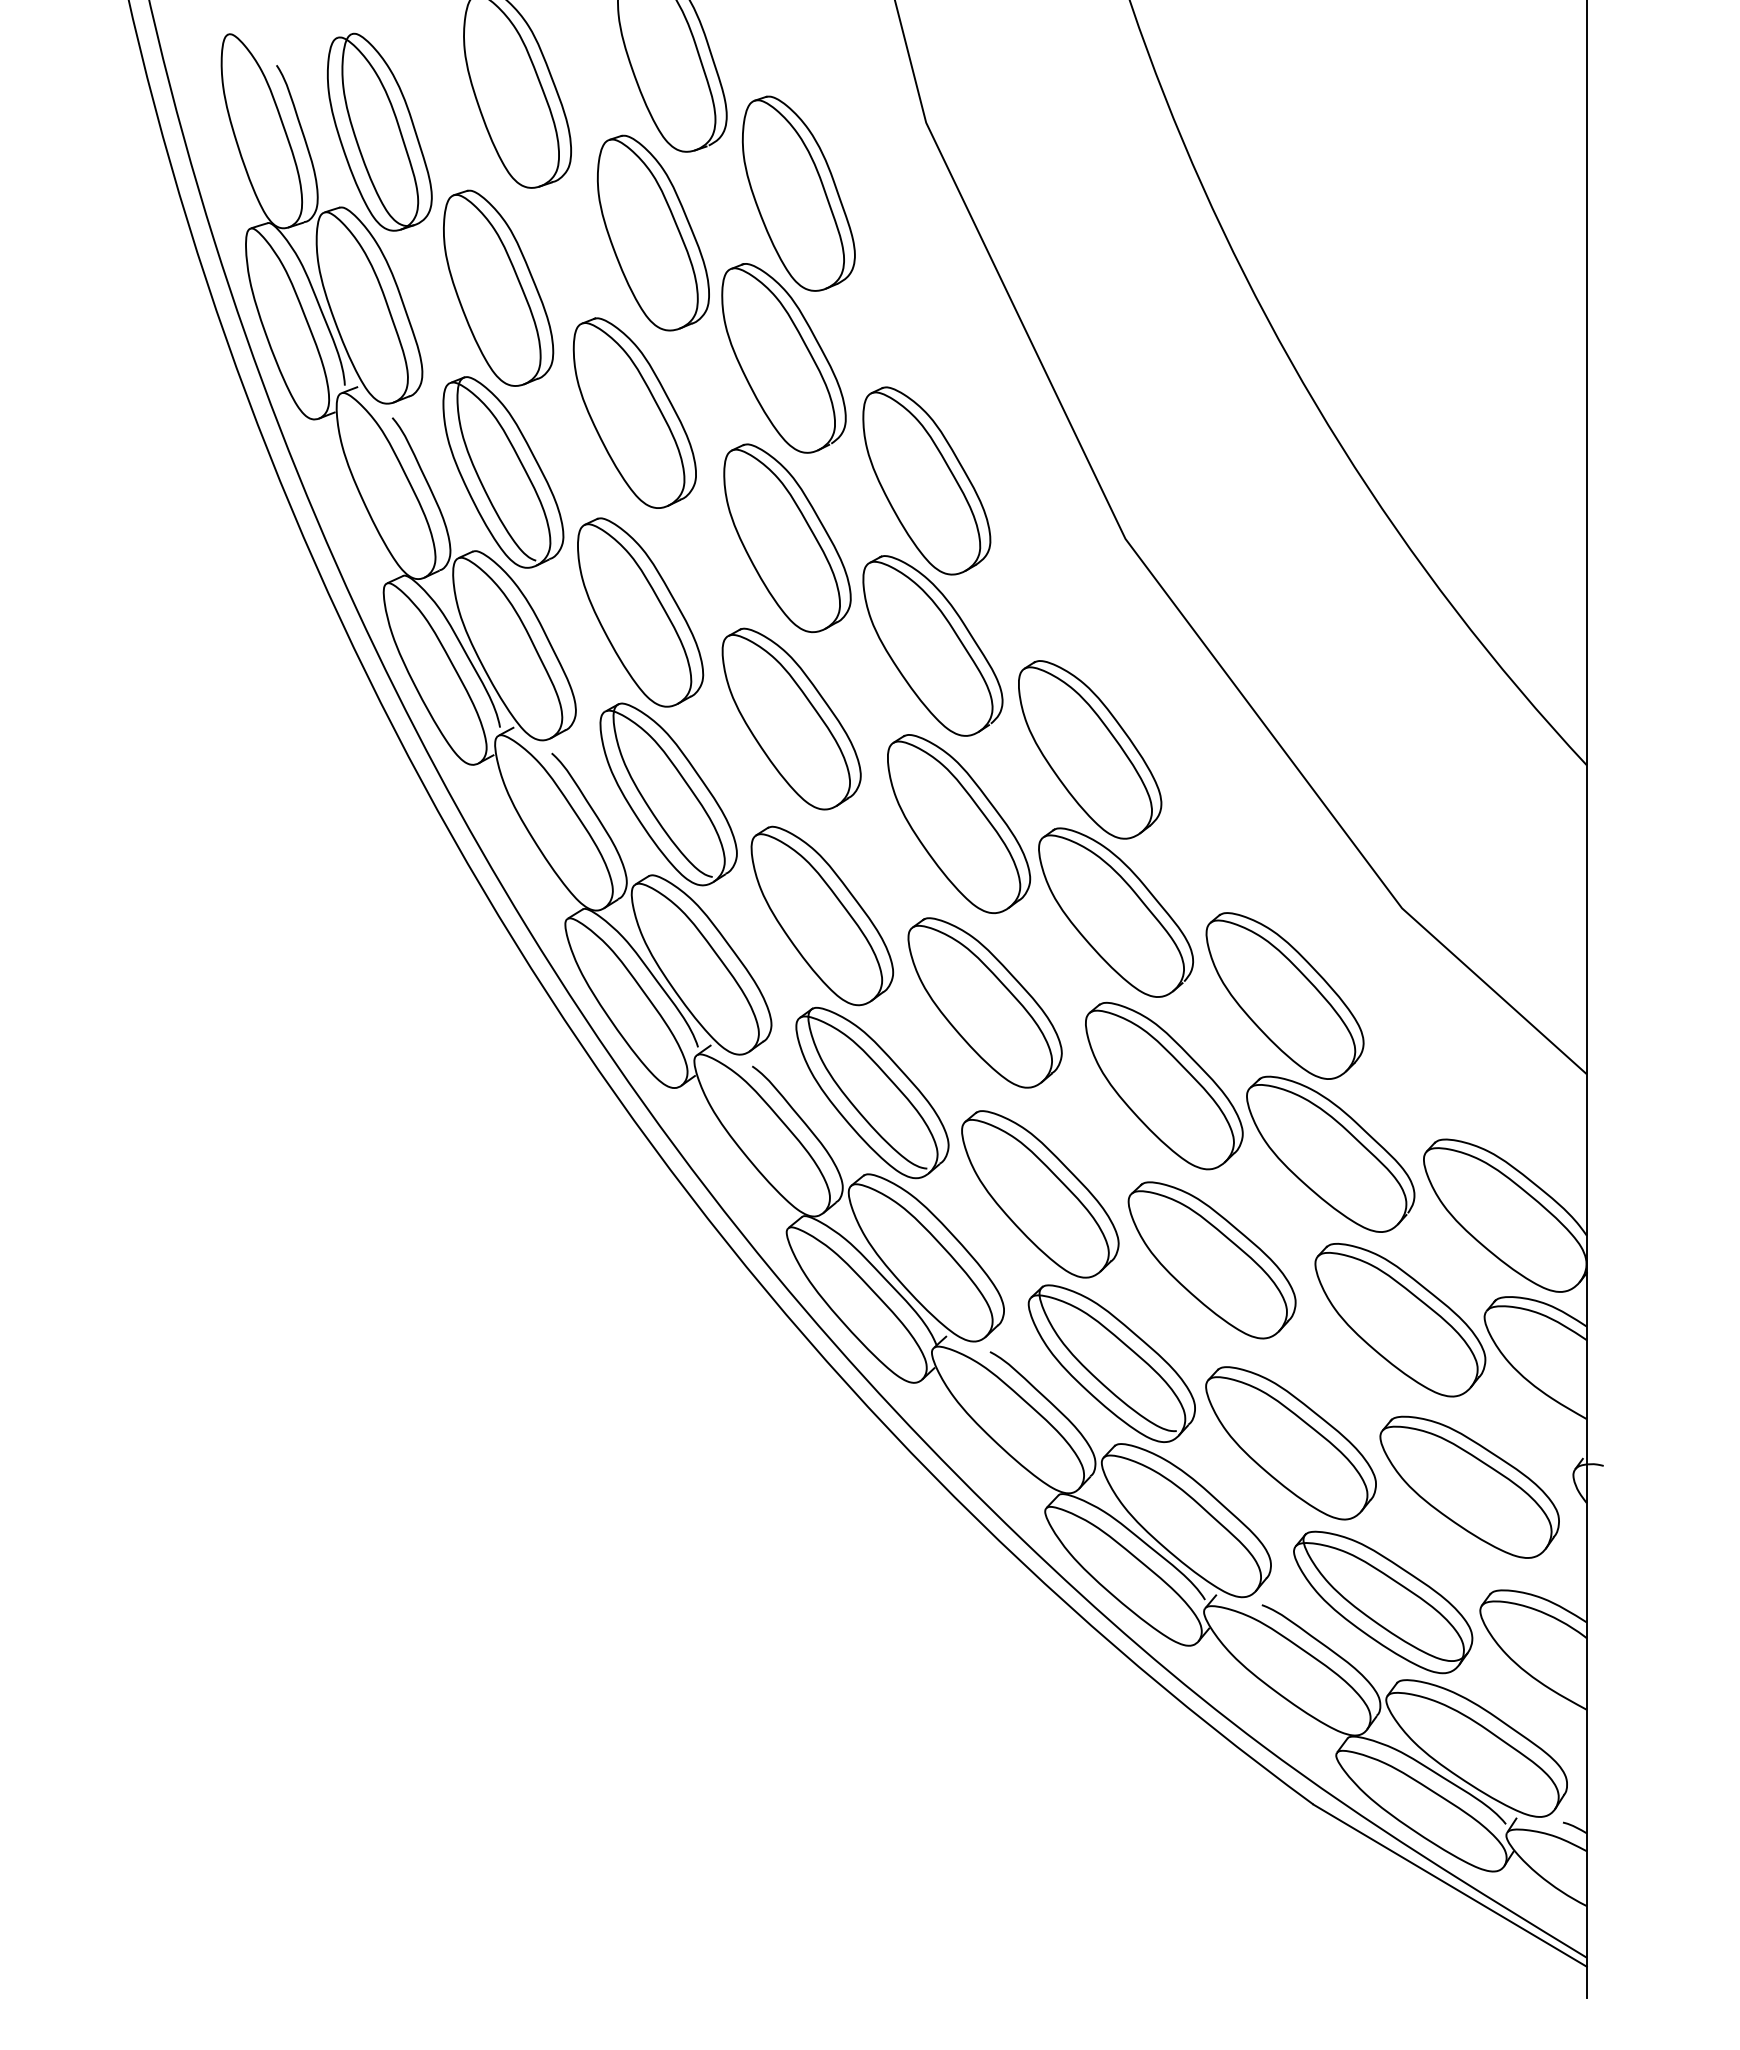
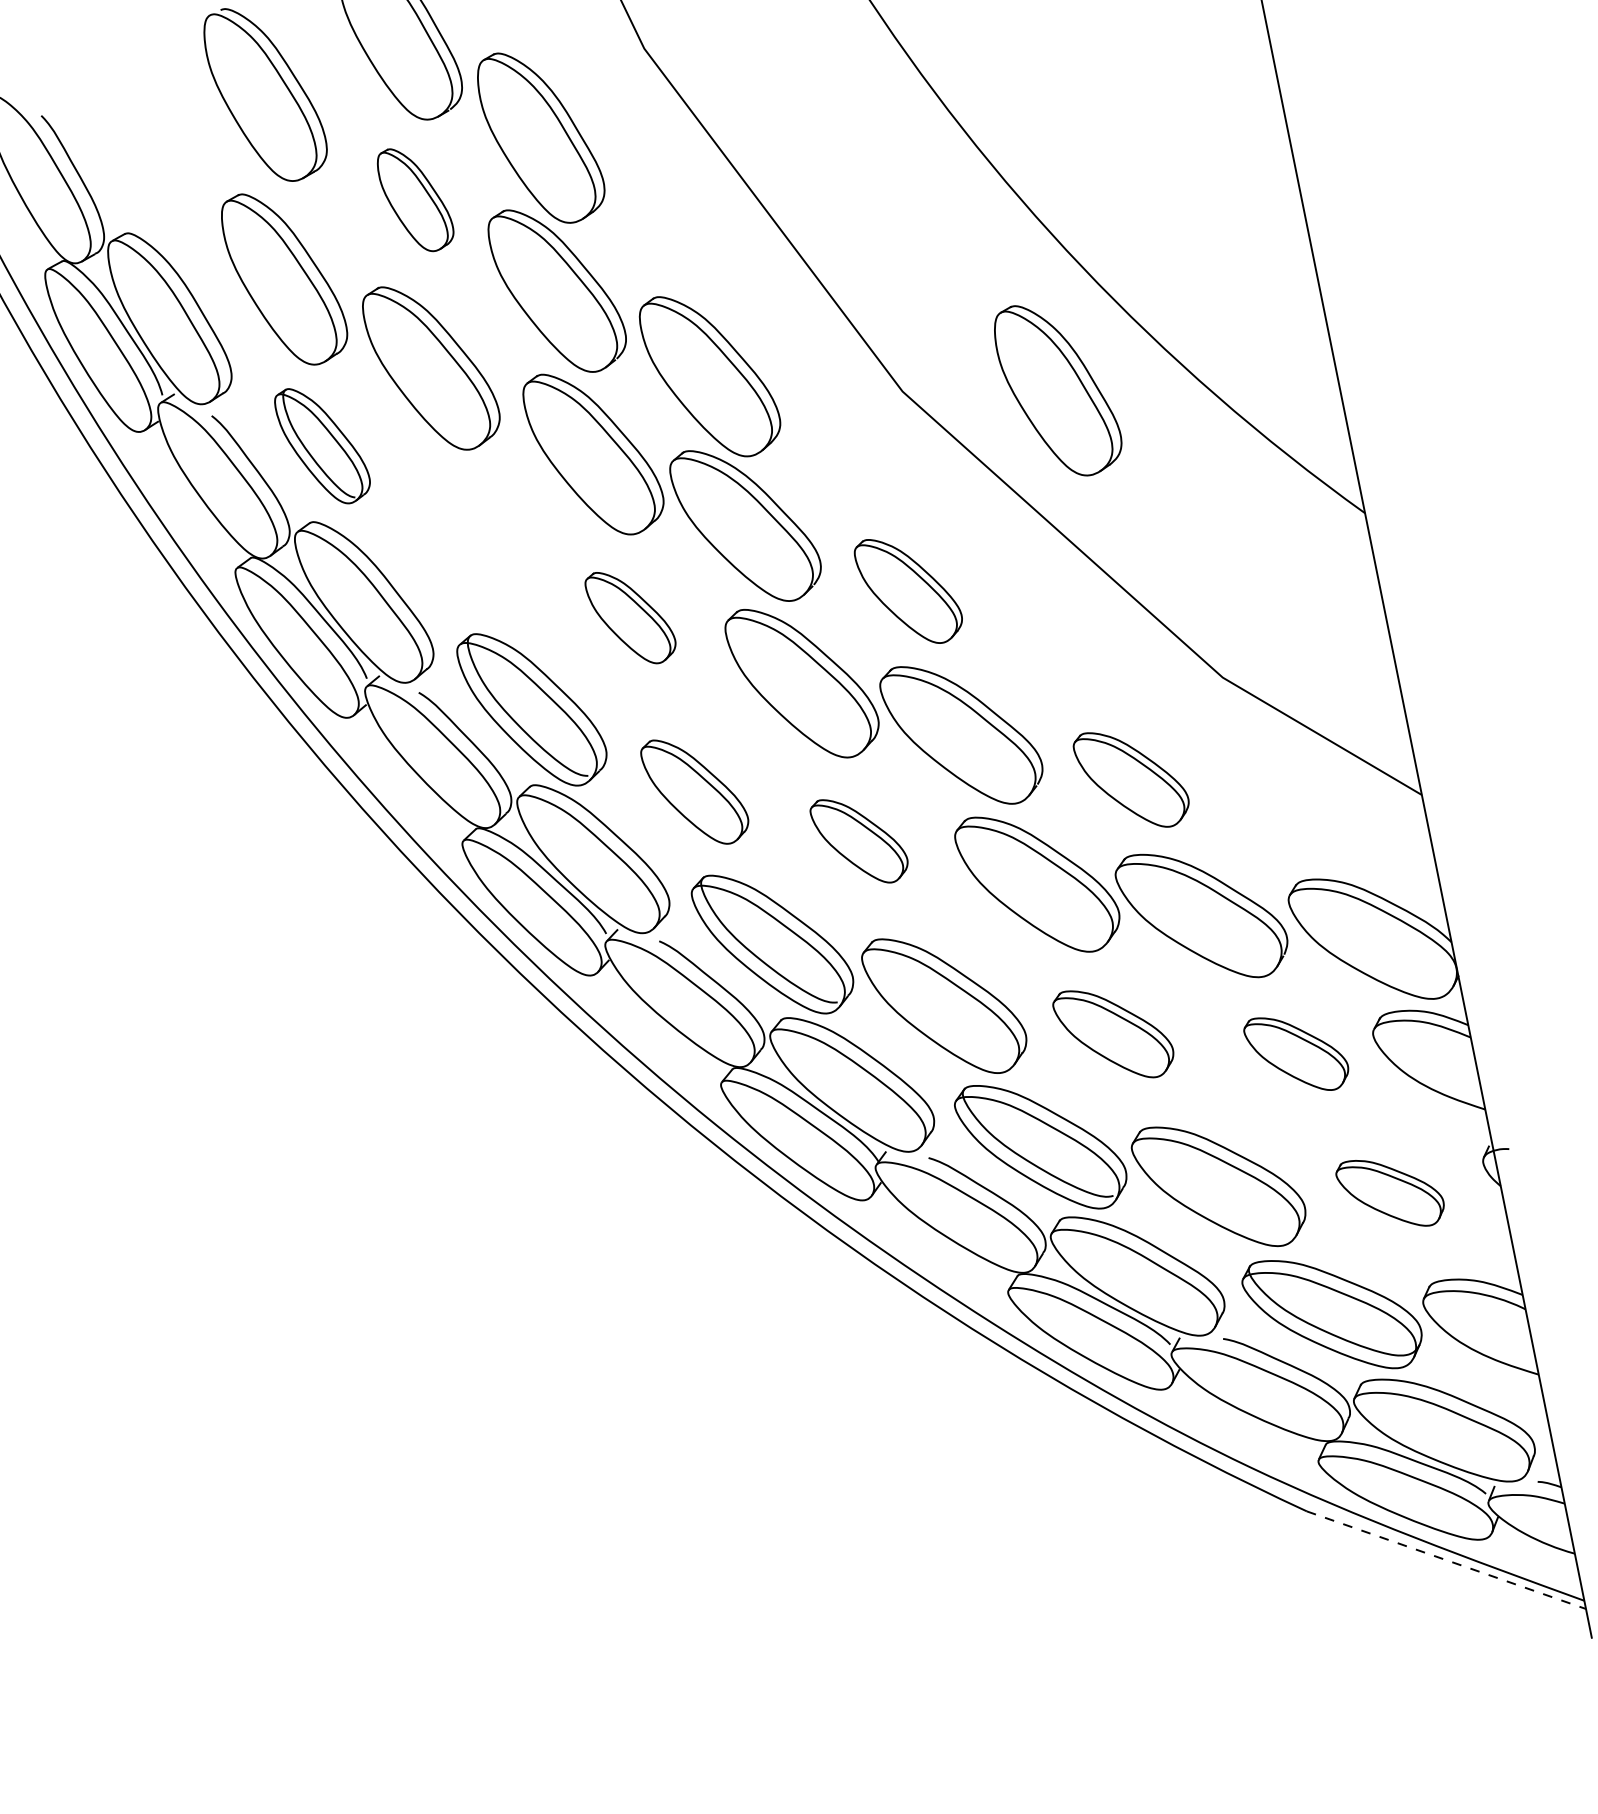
part: (379, 131) -> (147, 157), removed
part: (652, 232) -> (414, 199), size x0.6
part: (503, 472) -> (323, 445), size x0.7
part: (1289, 569) -> (1057, 389), added
part: (640, 612) -> (473, 547), removed
part: (791, 718) -> (631, 616), size x0.6
part: (1090, 749) -> (909, 590), size x0.7
part: (822, 915) -> (695, 790), size x0.7
part: (1284, 995) -> (1131, 778), size x0.7
part: (984, 1002) -> (859, 840), size x0.6
part: (1211, 1260) -> (1113, 1033), size x0.7
part: (1400, 1320) -> (1297, 1053), size x0.6
part: (1469, 1486) -> (1390, 1192), size x0.6
line: (1450, 1885) -> (1446, 1559), solid -> dashed

